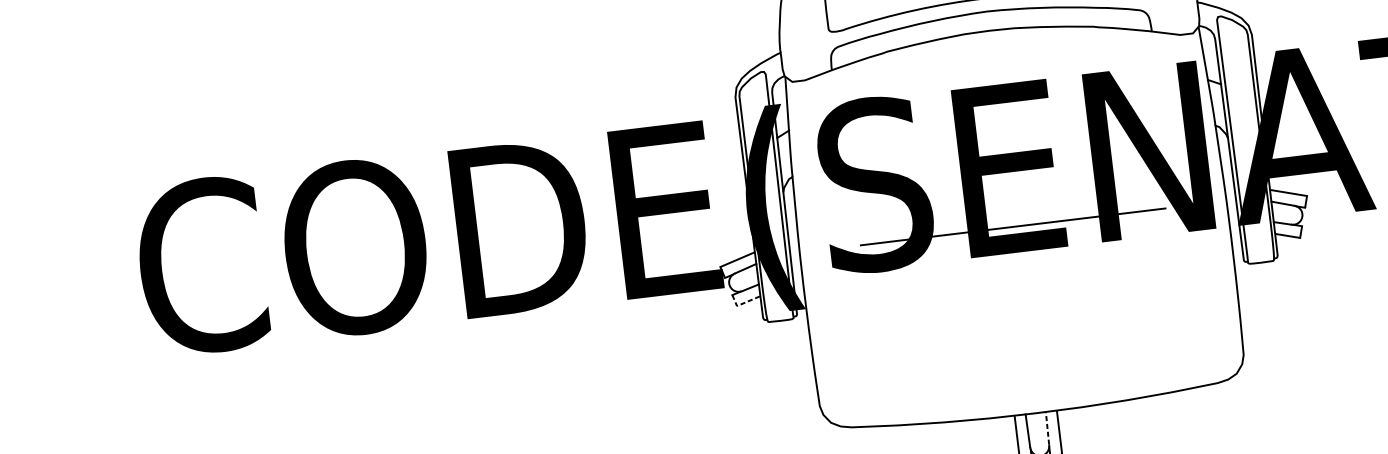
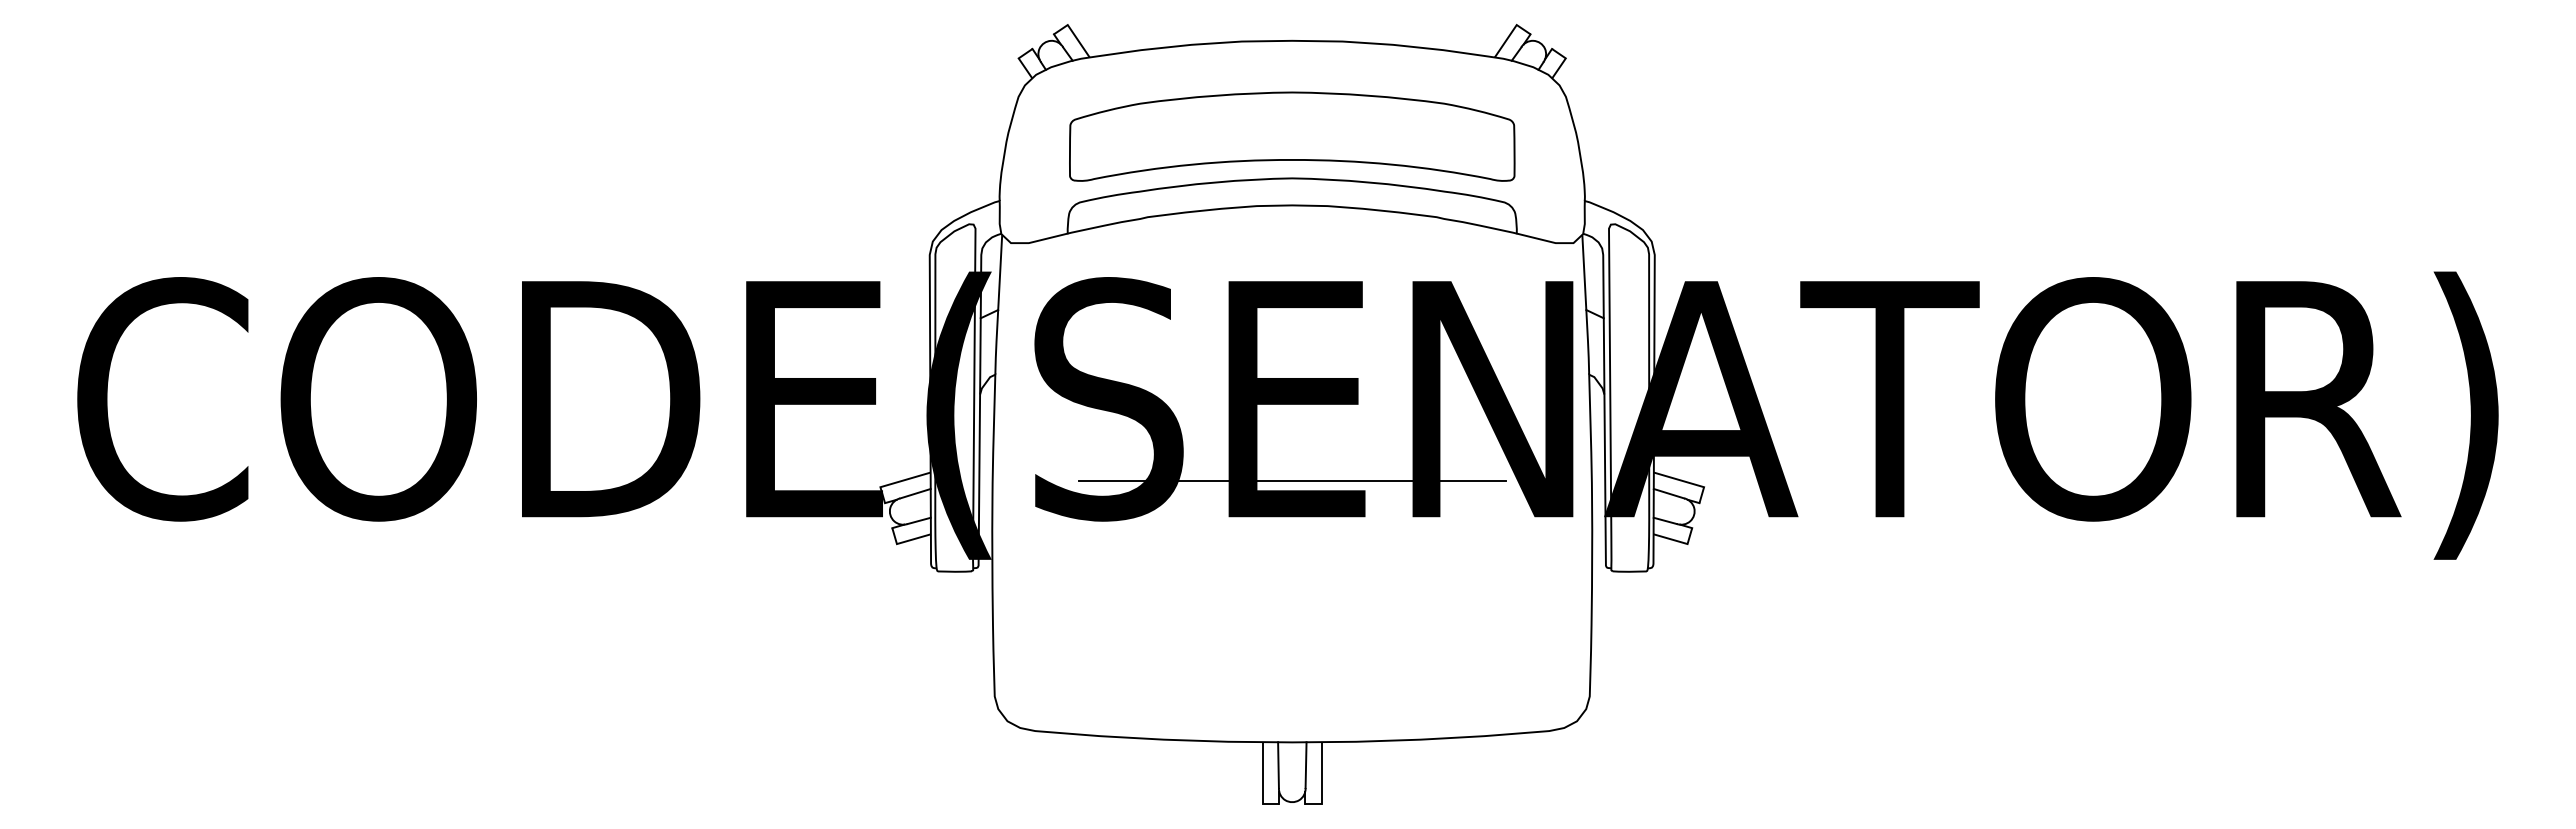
line: (742, 303) -> (905, 541), dashed -> solid
line: (1047, 428) -> (1306, 765), dashed -> solid

